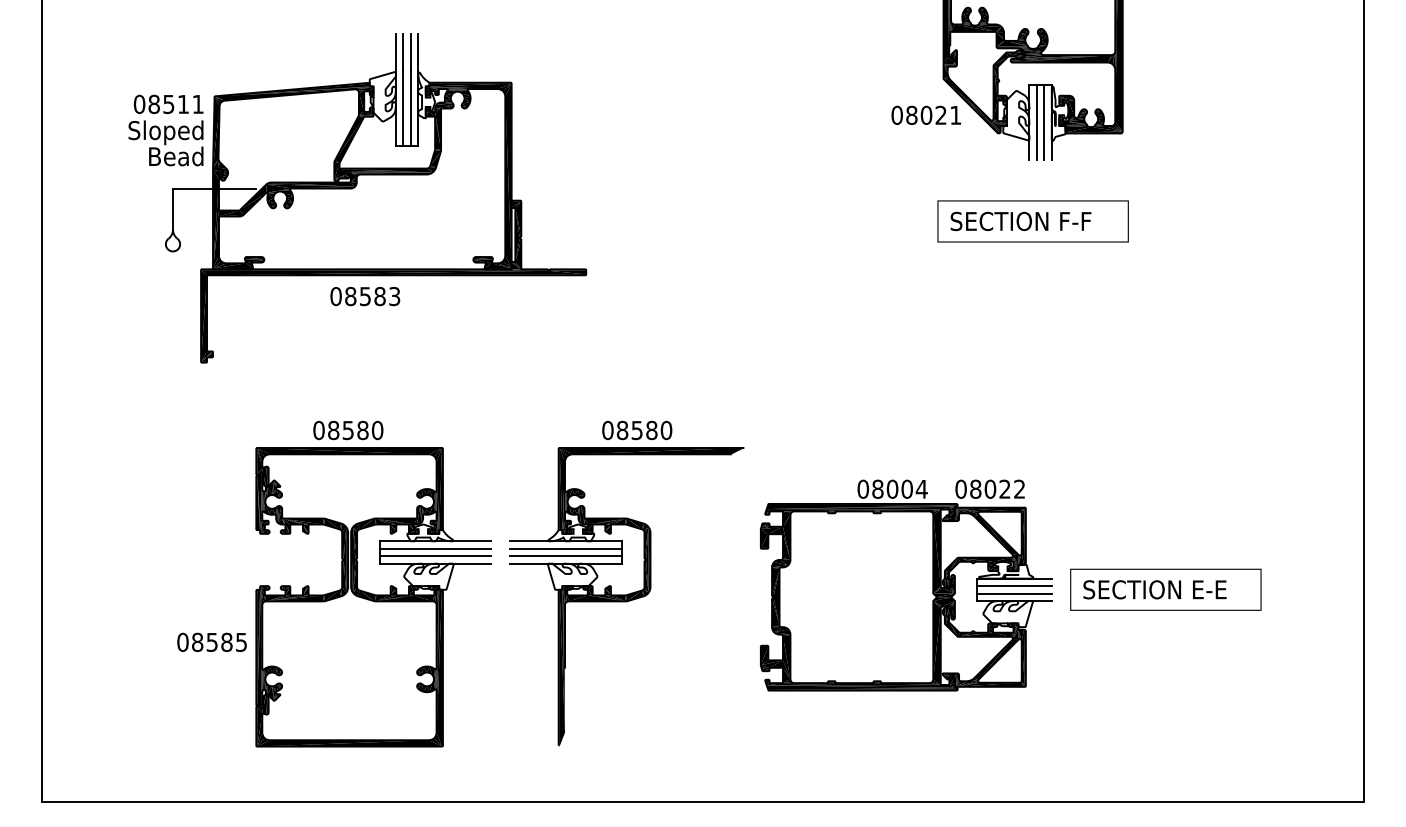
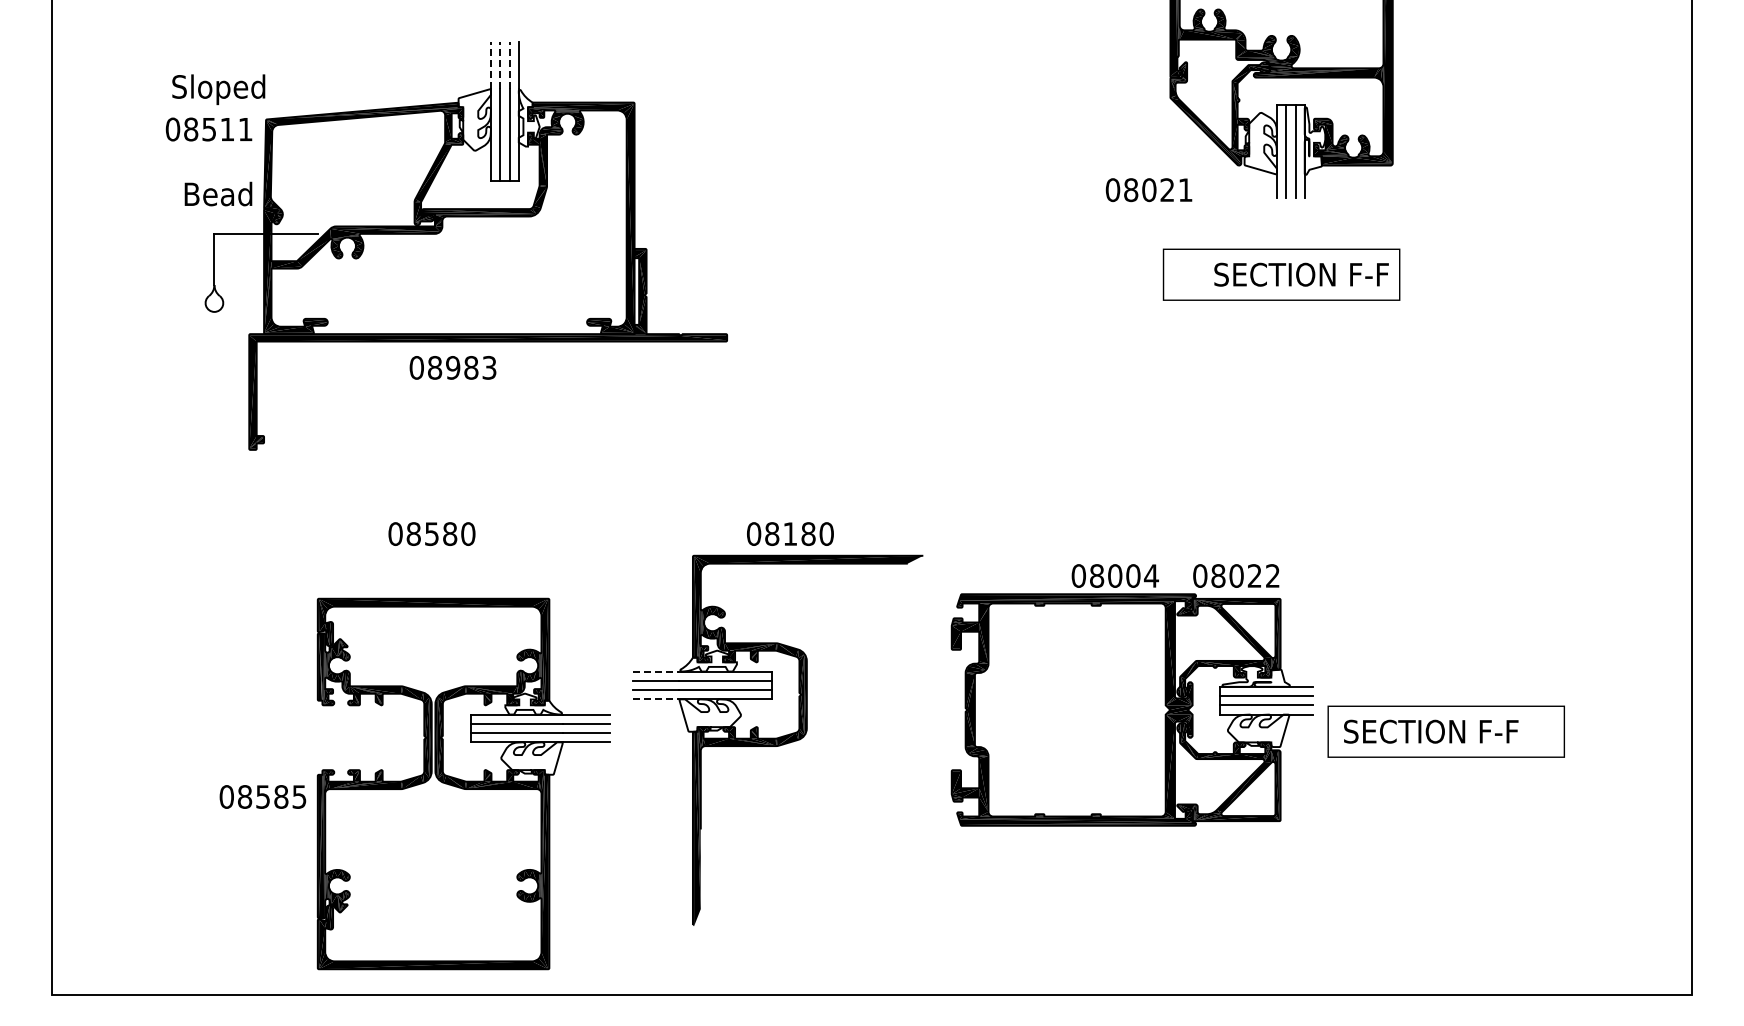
line: (396, 52) -> (491, 65), solid -> dashed
line: (403, 52) -> (500, 65), solid -> dashed
line: (410, 52) -> (509, 65), solid -> dashed
text: (925, 115) -> (1148, 190), moved
text: (165, 132) -> (218, 89), moved
text: (1020, 221) -> (1301, 274), moved
text: (365, 296) -> (453, 367), 08583 -> 08983
text: (636, 430) -> (789, 533), 08580 -> 08180
line: (529, 541) -> (656, 671), solid -> dashed
line: (529, 563) -> (656, 699), solid -> dashed
part: (905, 585) -> (1131, 695), moved
text: (1210, 589) -> (1501, 731), SECTION E-E -> SECTION F-F
part: (373, 596) -> (463, 783), moved

